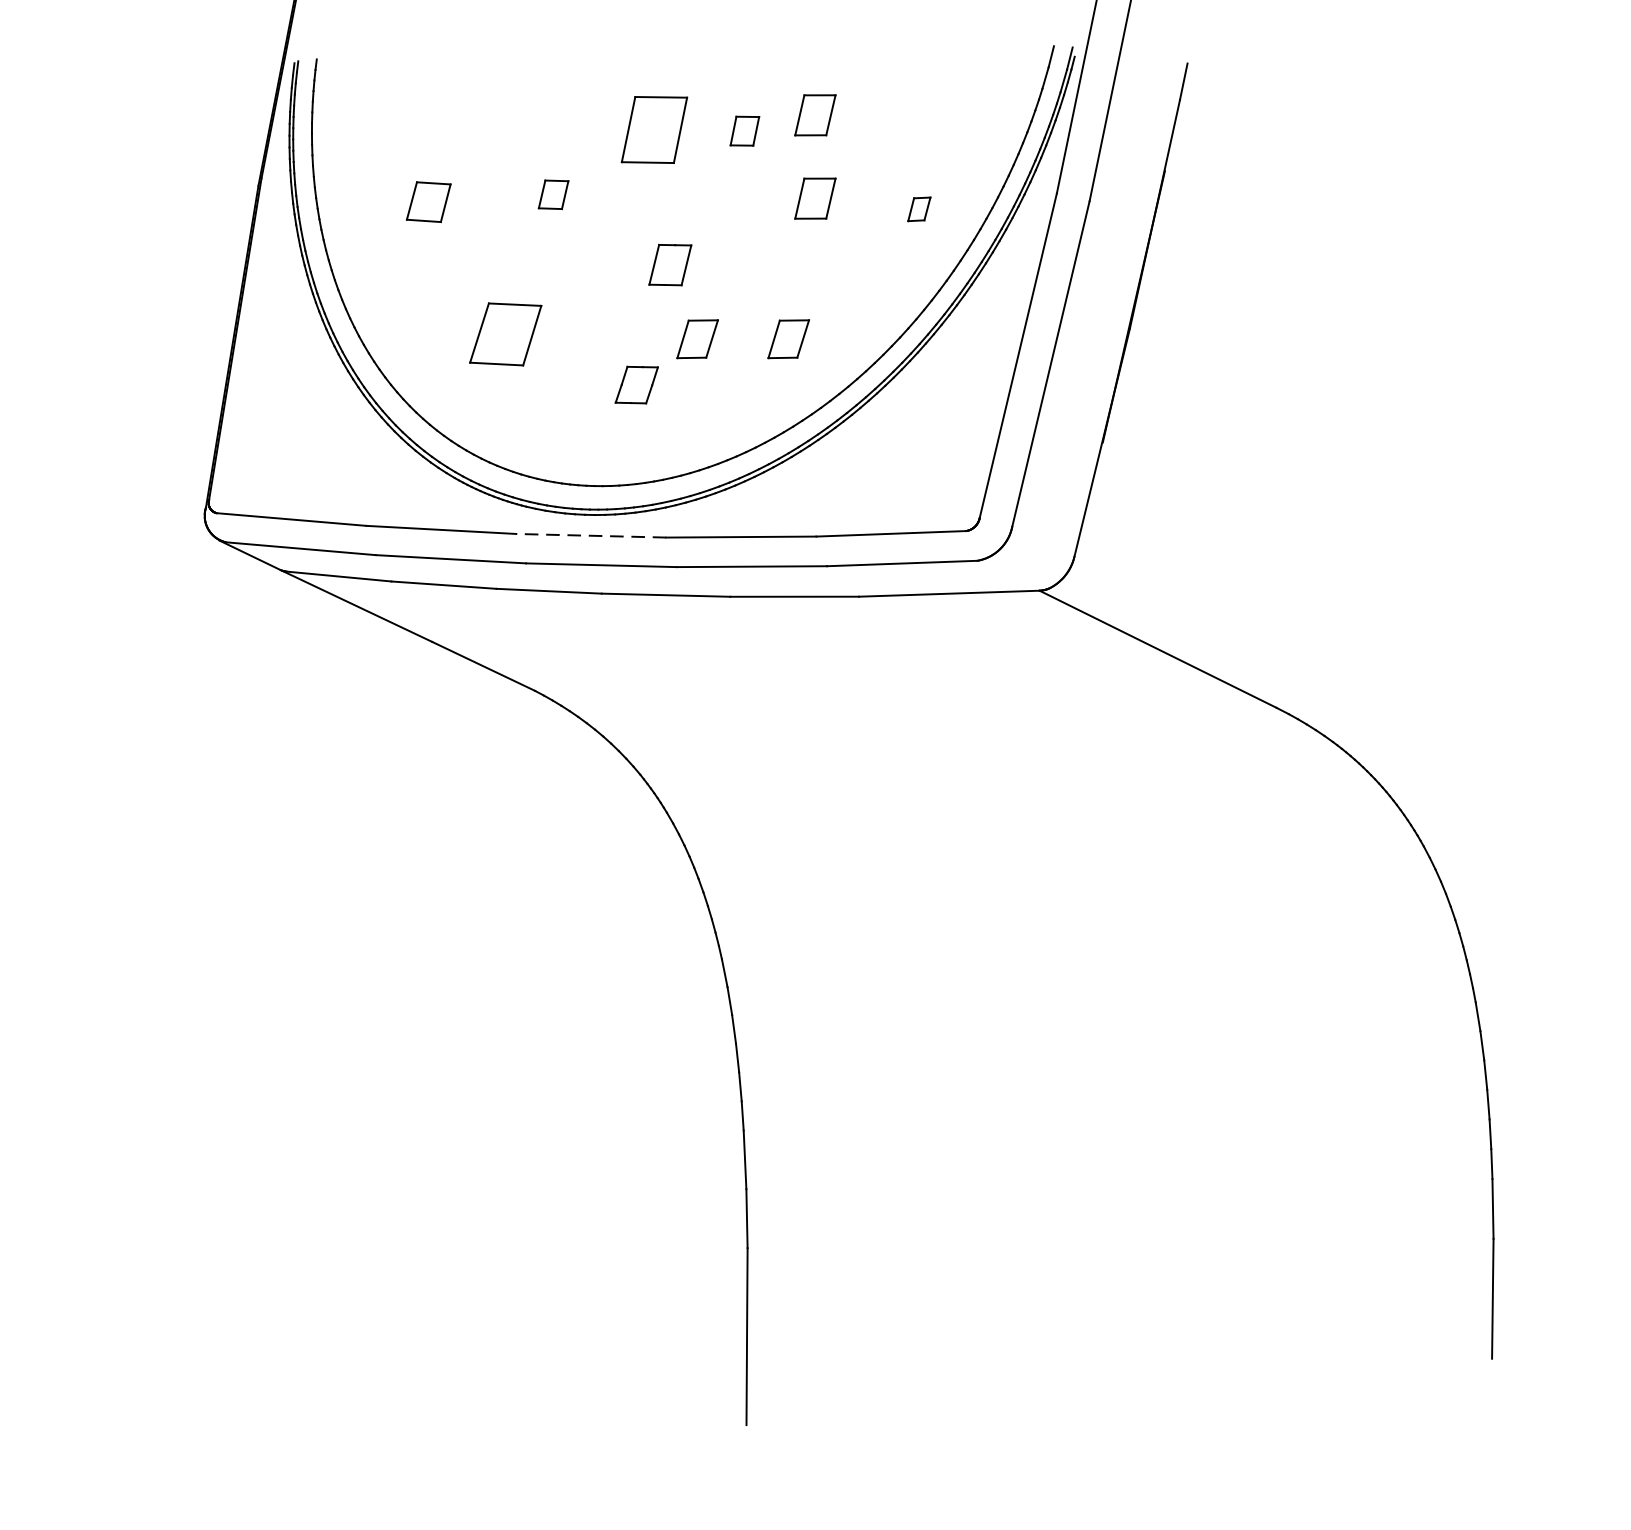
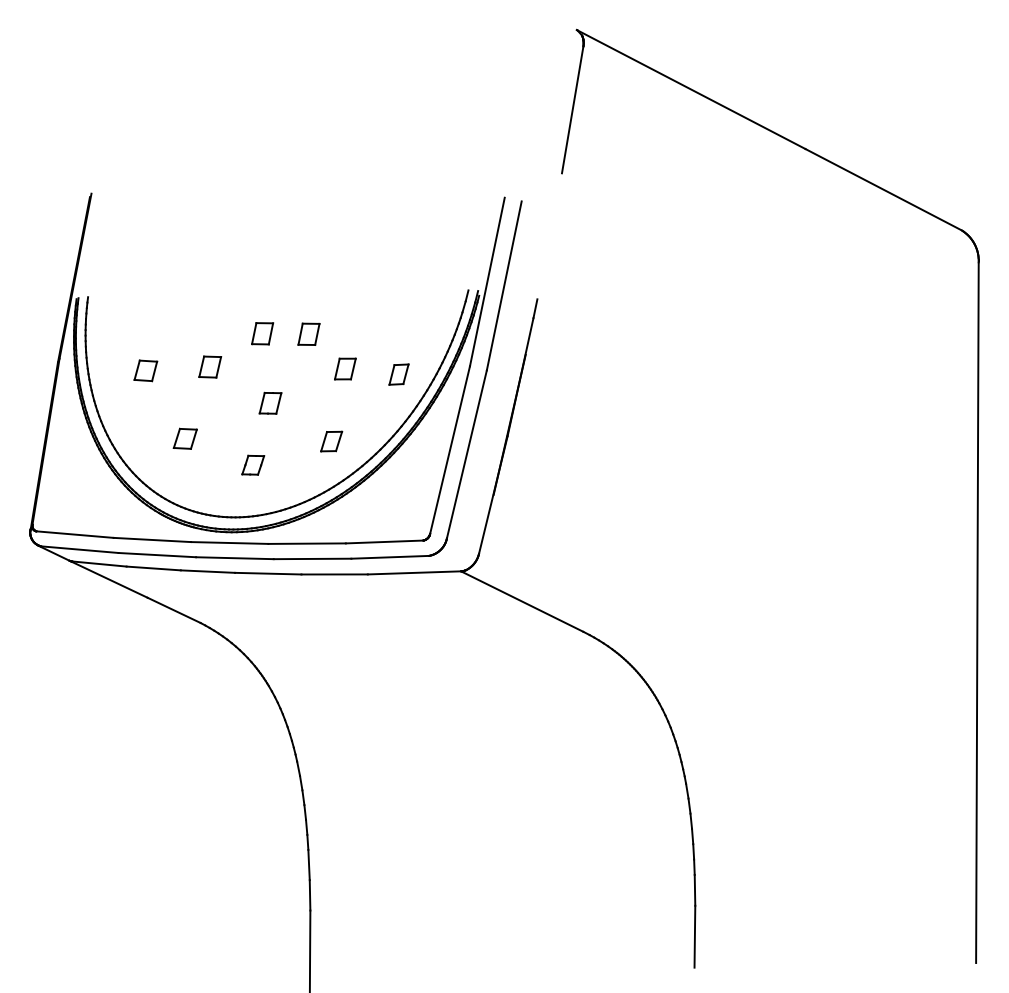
part: (815, 114) -> (345, 325), removed
part: (654, 129) -> (262, 333), size x0.62
part: (743, 129) -> (308, 333), size x1.43
part: (554, 193) -> (210, 366), size x1.43
part: (918, 209) -> (398, 374), size x1.67
part: (503, 333) -> (184, 438), size x0.62
part: (697, 339) -> (284, 441), removed
line: (590, 536) -> (229, 543), dashed -> solid

